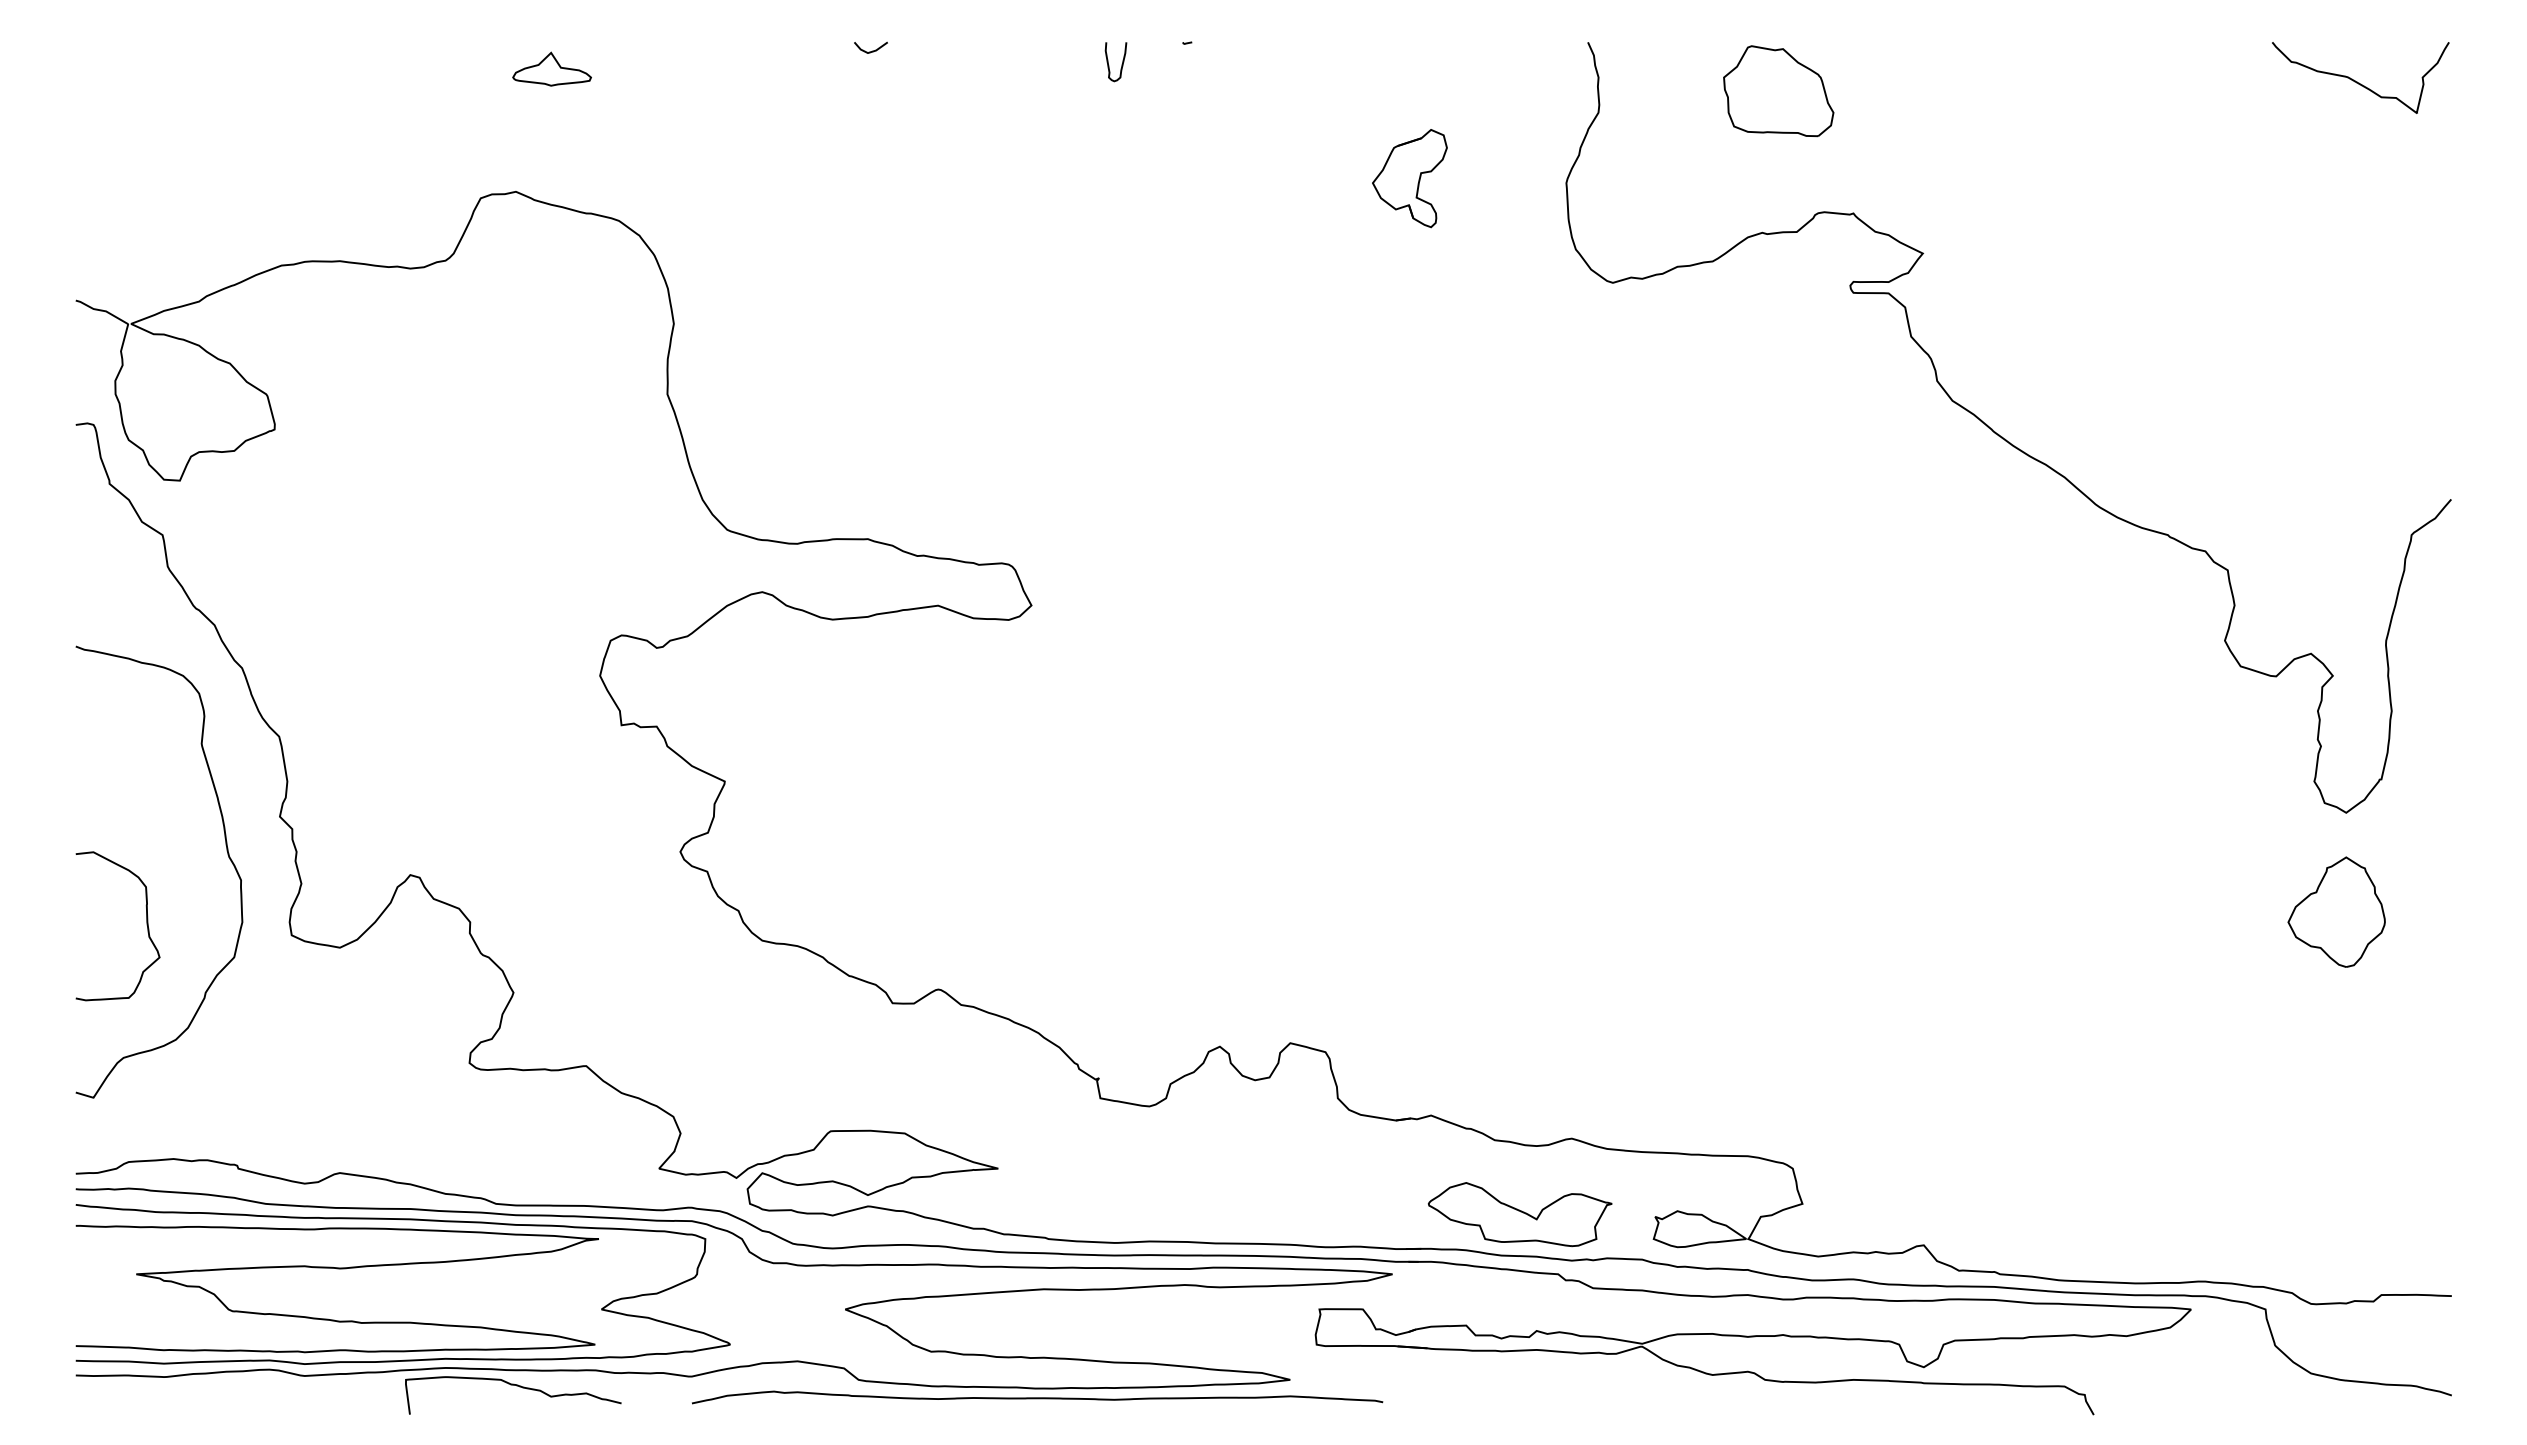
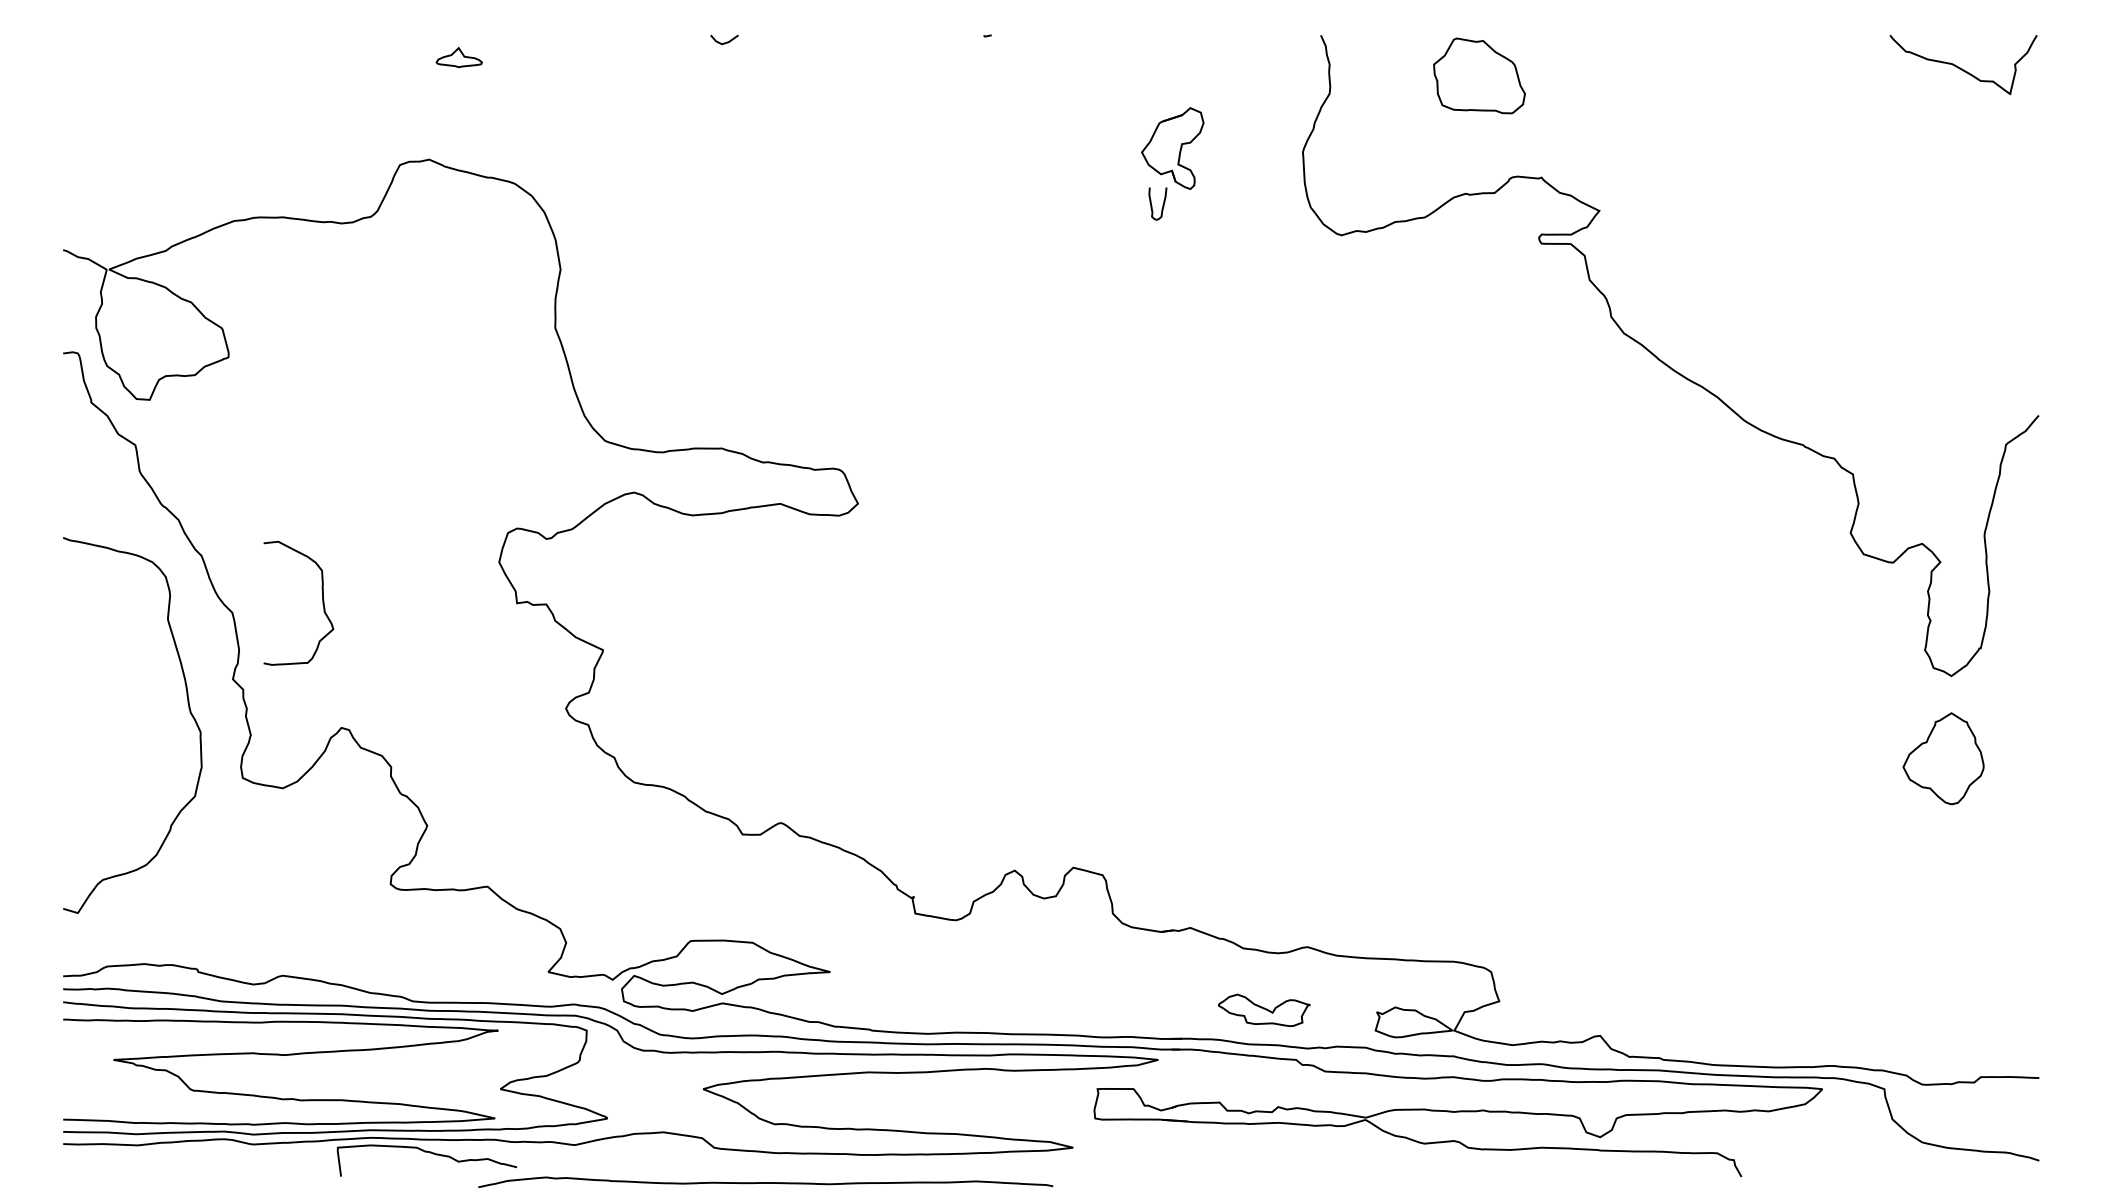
curve: (1121, 64) -> (1162, 205), moved
part: (551, 68) -> (458, 57), size x0.7
curve: (146, 925) -> (322, 602), moved
part: (1519, 1214) -> (1263, 1010), size x0.6
curve: (1037, 1397) -> (765, 1182), moved

